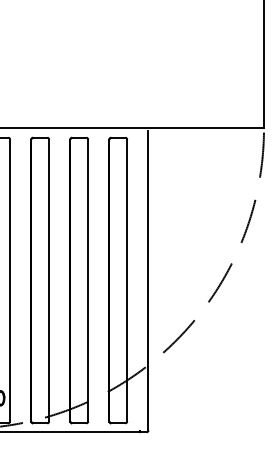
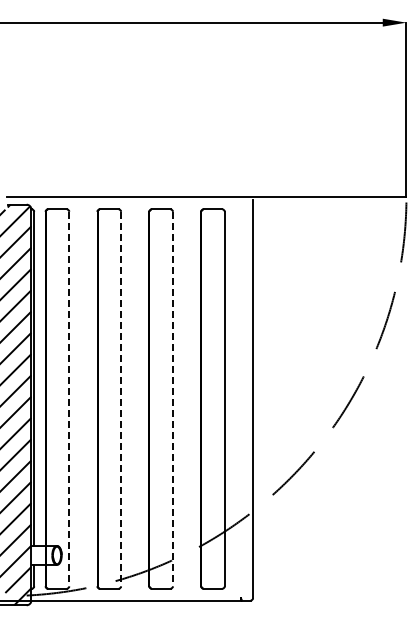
line: (10, 280) -> (69, 399), solid -> dashed
line: (49, 280) -> (121, 399), solid -> dashed
line: (87, 280) -> (172, 399), solid -> dashed

